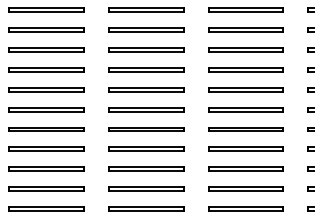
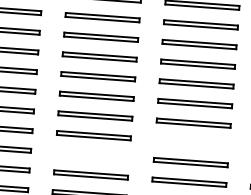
part: (245, 168) -> (191, 142), removed
part: (146, 188) -> (92, 154), removed

